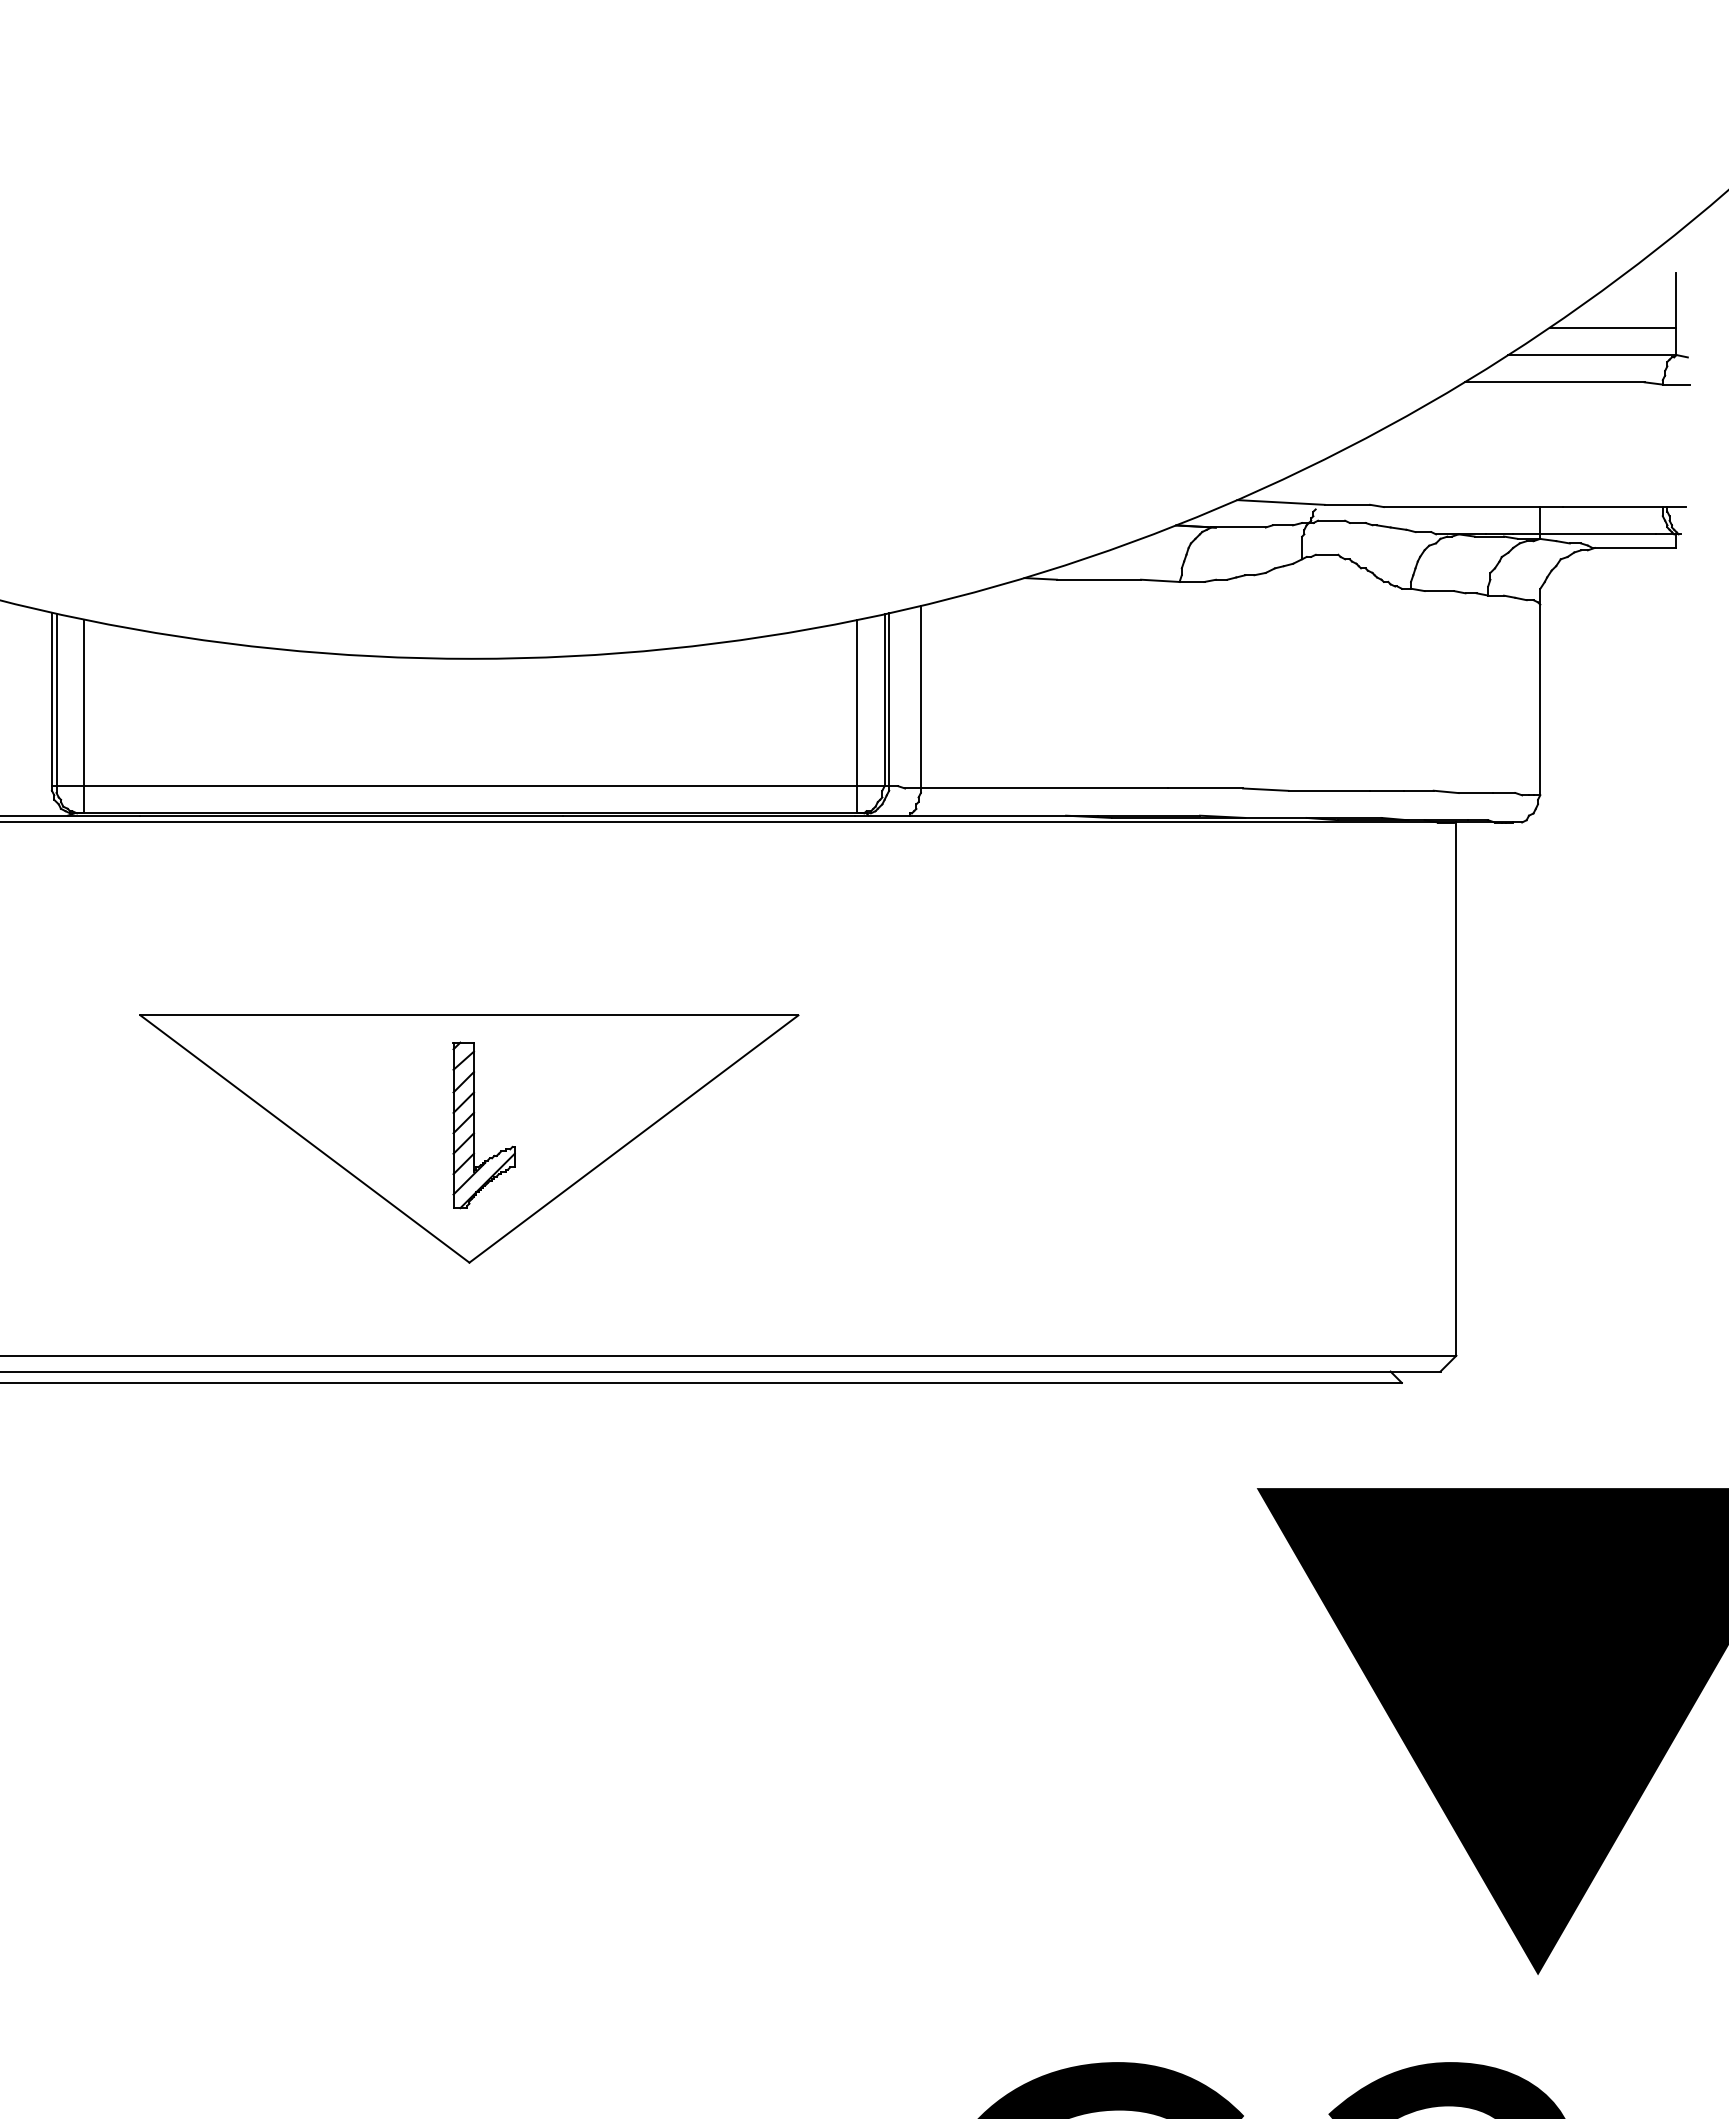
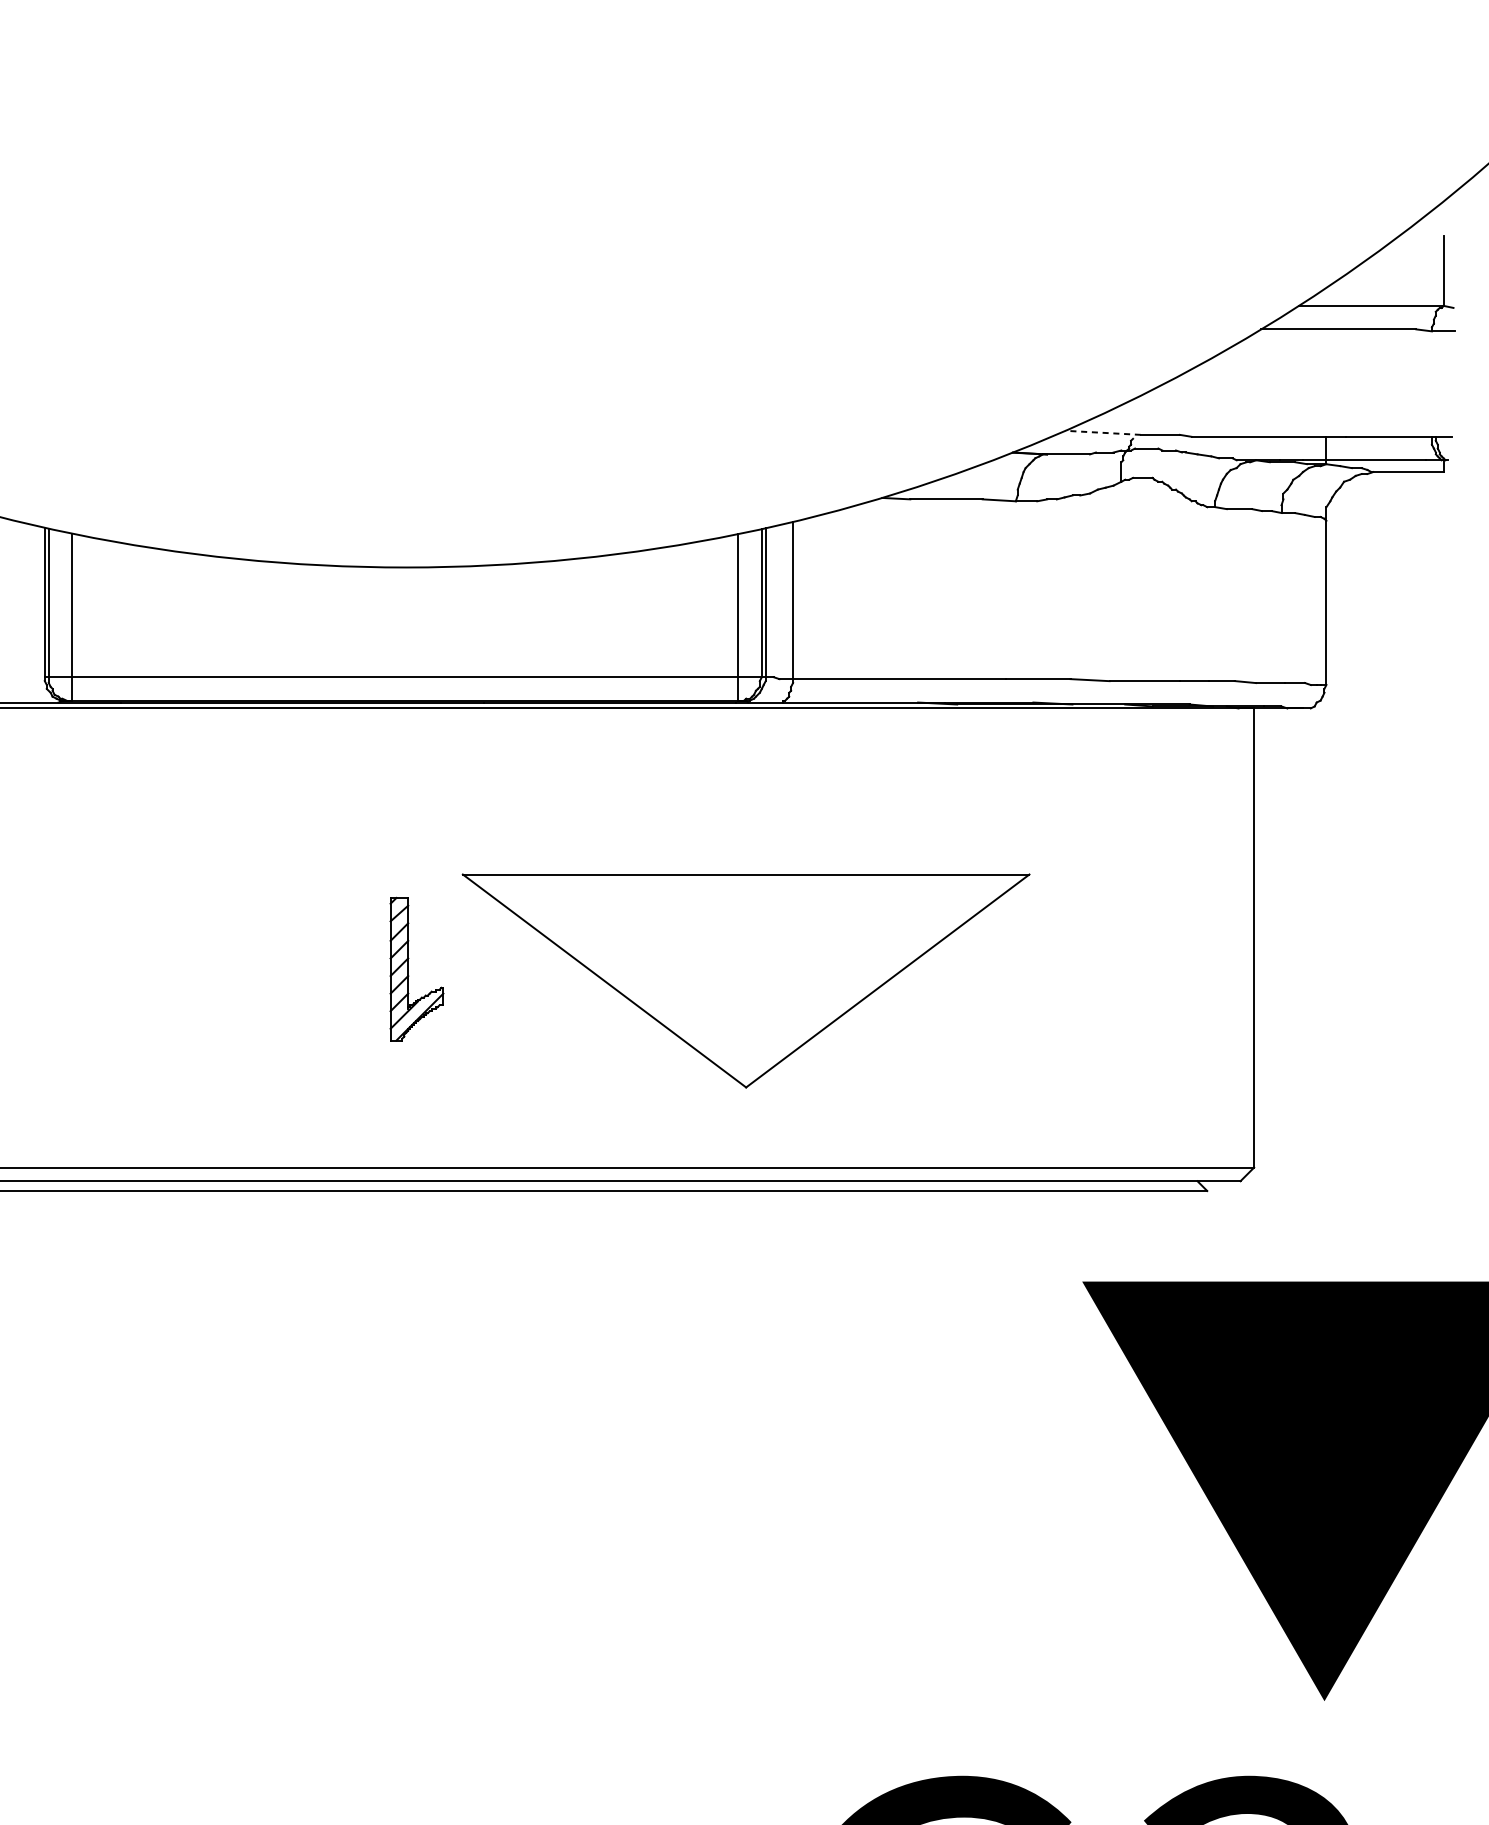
line: (1612, 327) -> (1388, 282), removed
line: (1281, 502) -> (1103, 432), solid -> dashed
part: (469, 1138) -> (746, 980), moved

